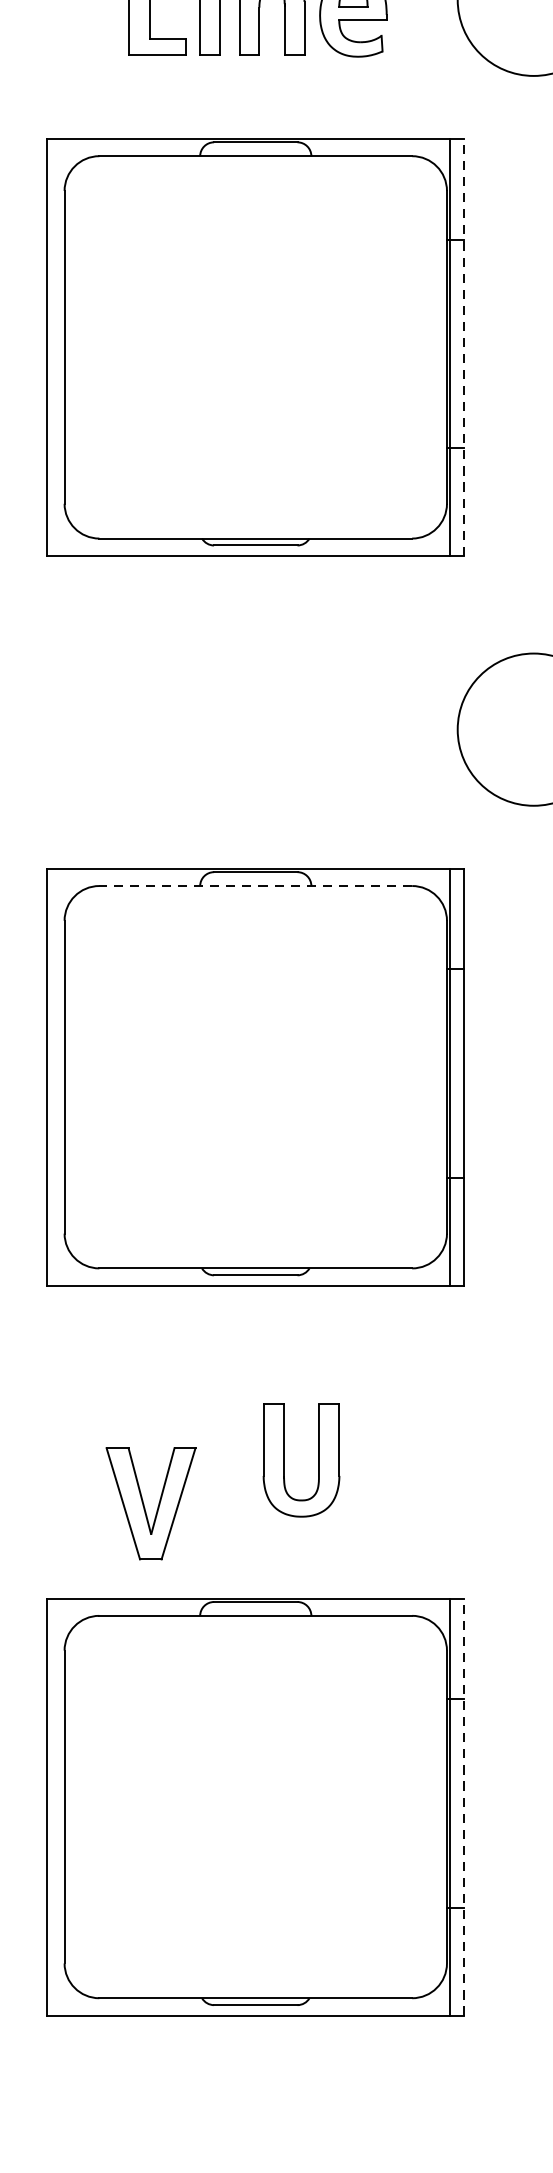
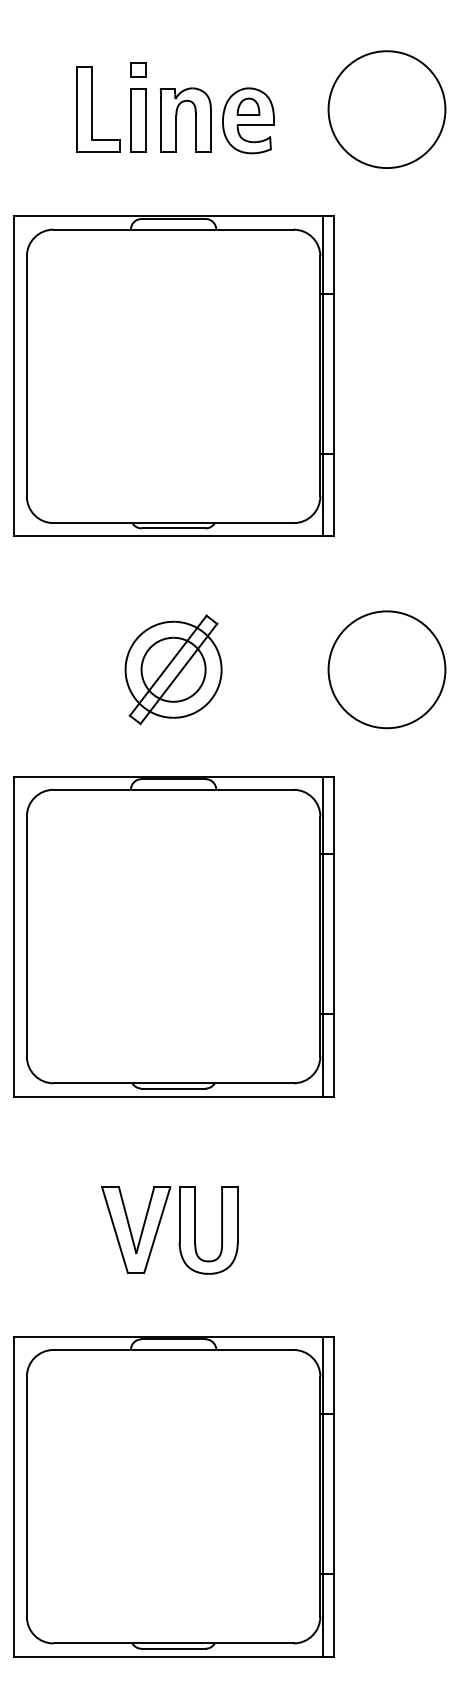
line: (464, 346) -> (333, 375), dashed -> solid
part: (255, 729) -> (173, 669), added
line: (255, 885) -> (173, 789), dashed -> solid
part: (151, 1503) -> (136, 1229), moved
line: (464, 1806) -> (333, 1496), dashed -> solid

